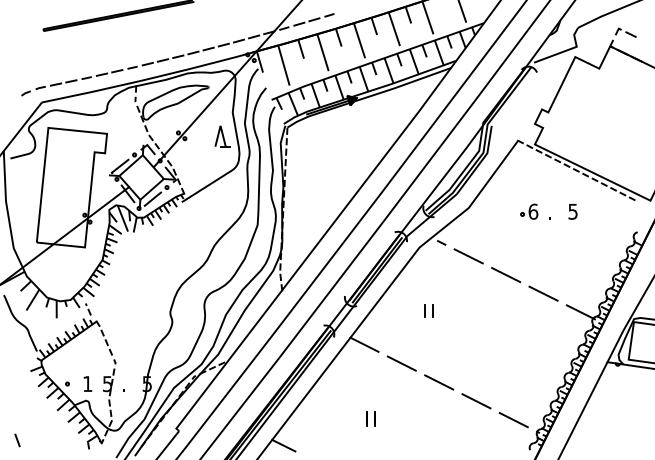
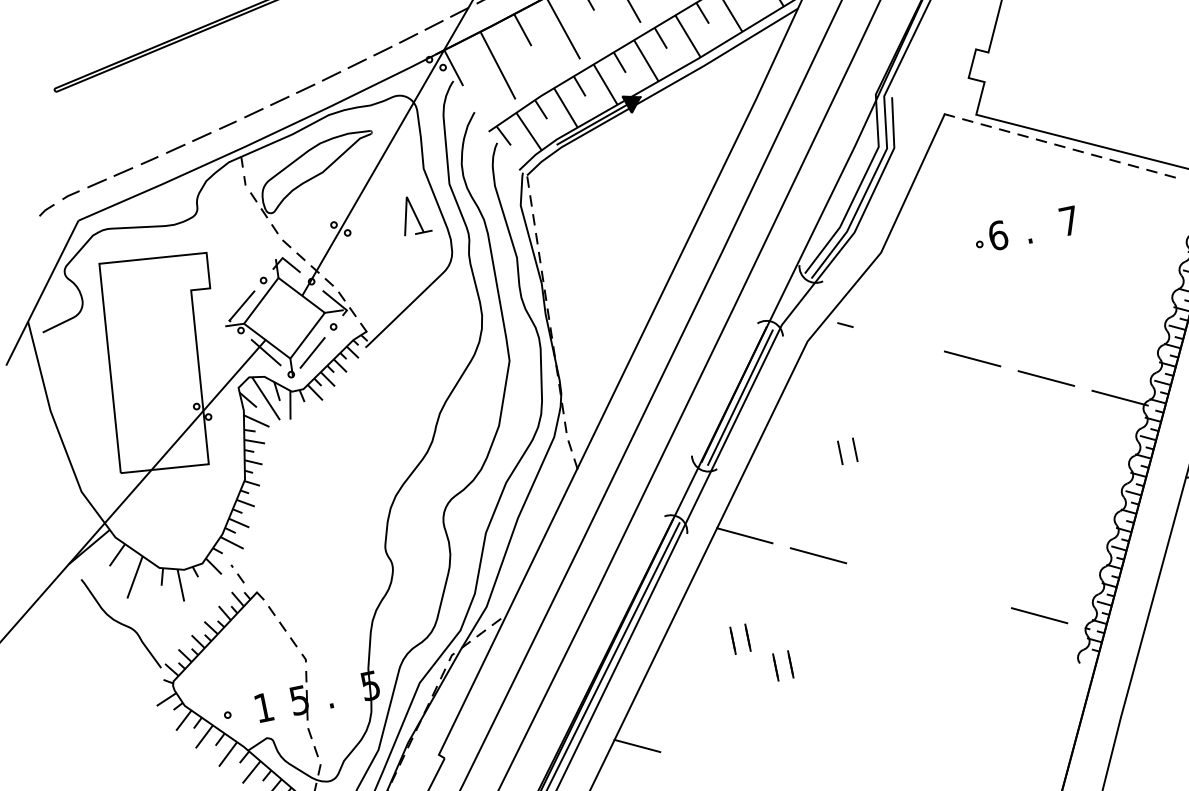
text: (572, 211) -> (1068, 220), 5 -> 7
line: (468, 256) -> (898, 339), removed
line: (439, 382) -> (892, 575), removed
part: (350, 399) -> (739, 638), added
line: (476, 401) -> (966, 596), removed

